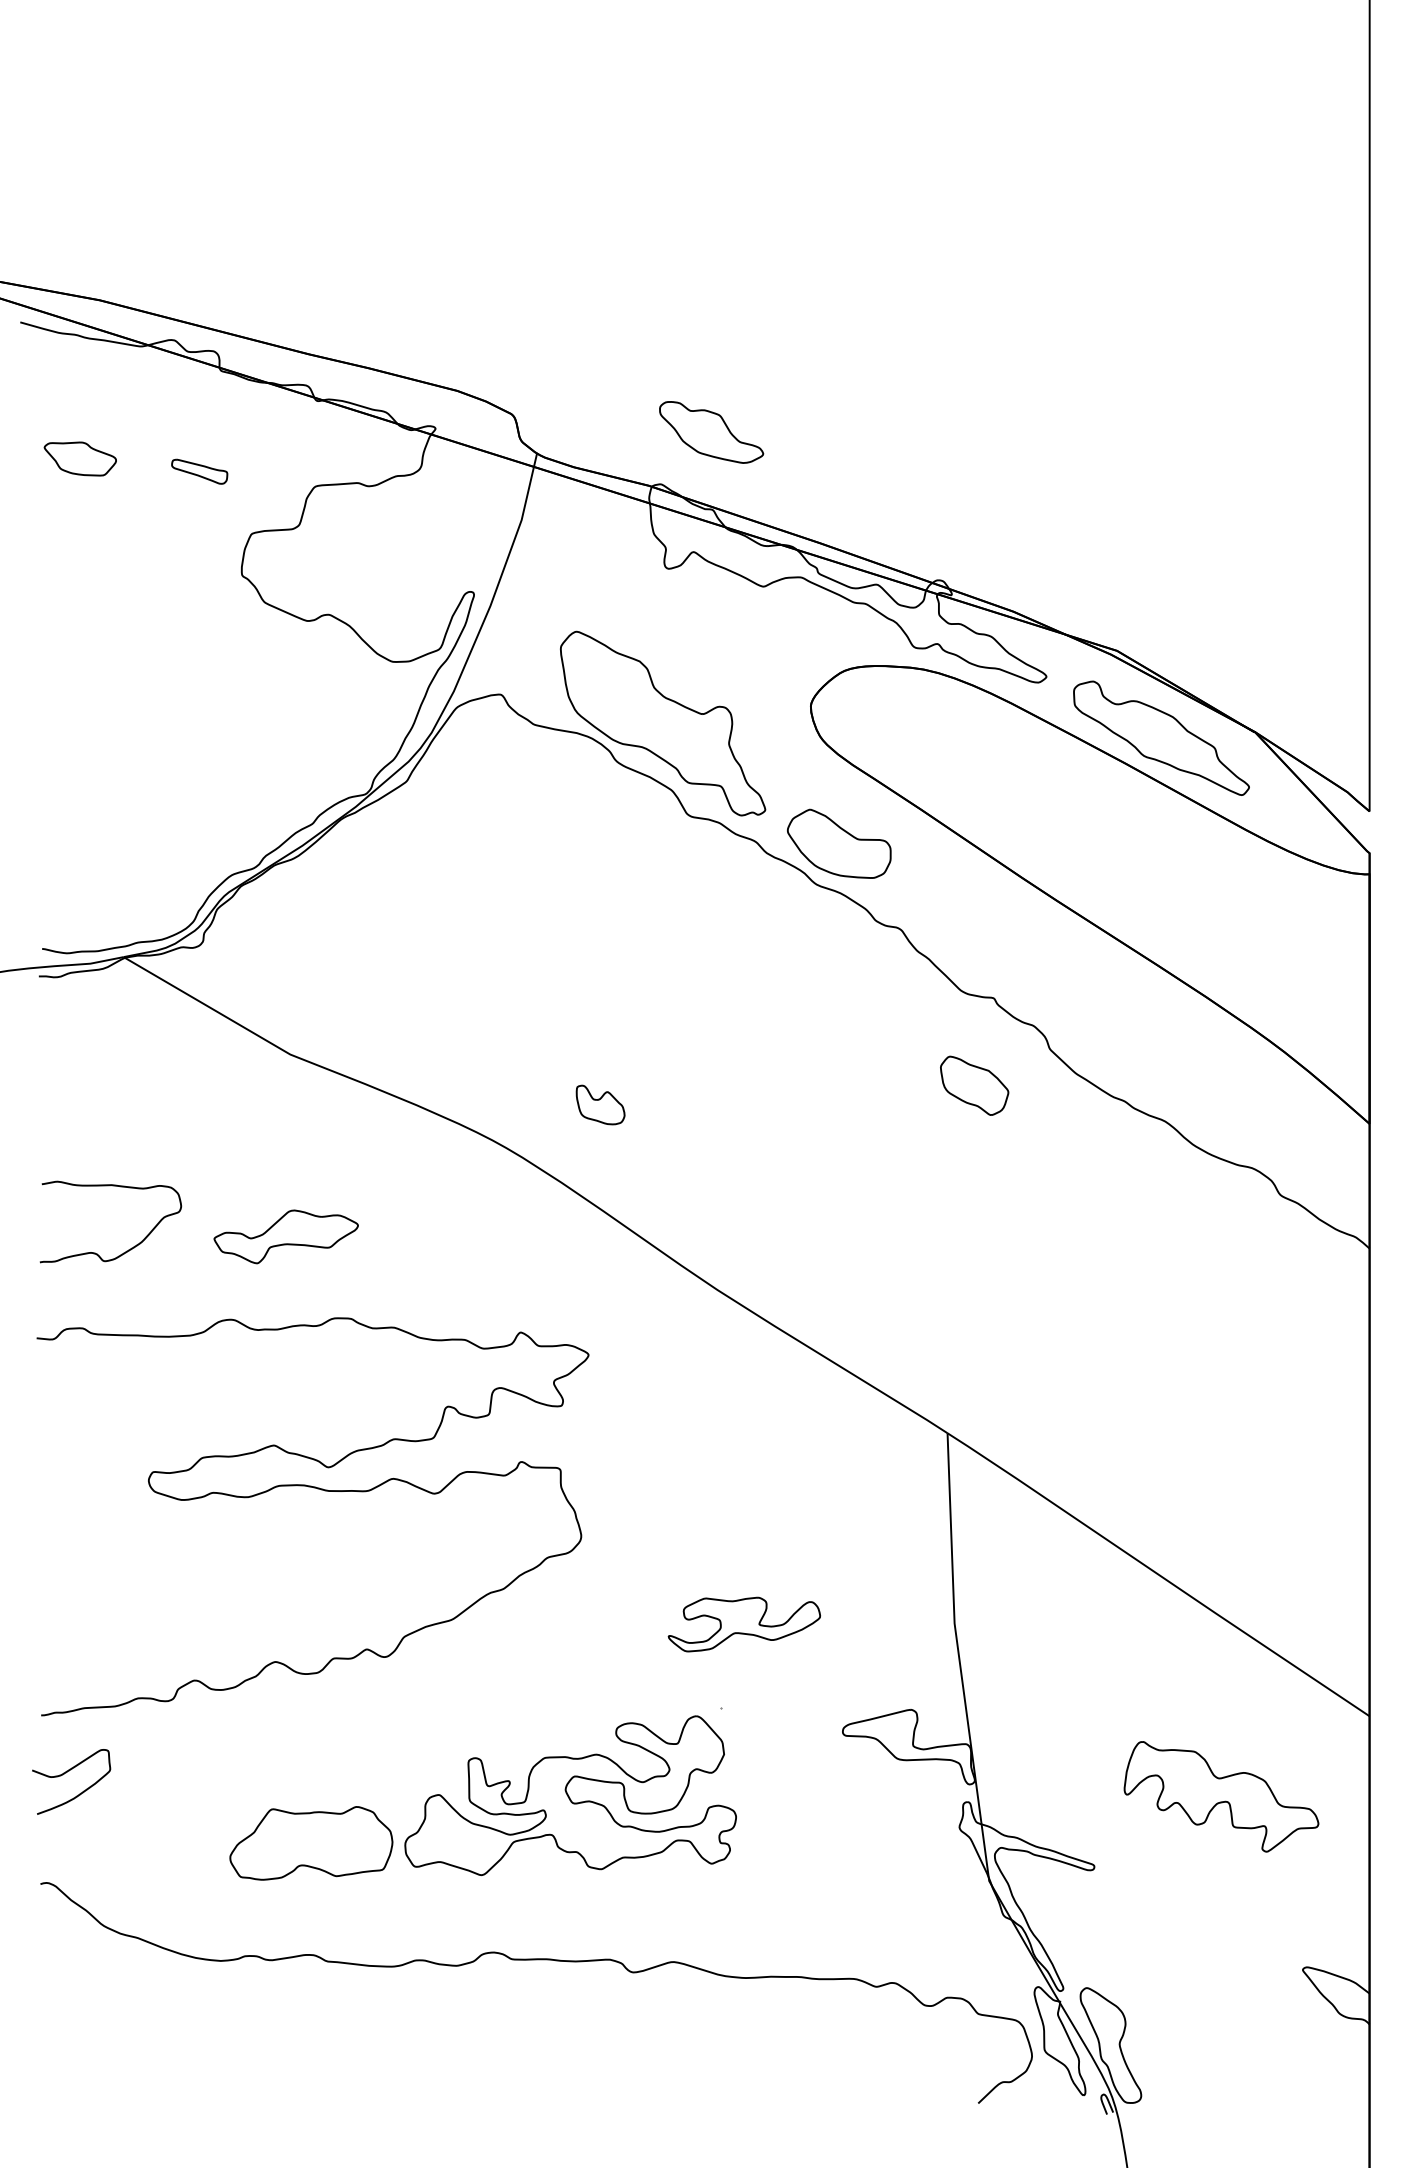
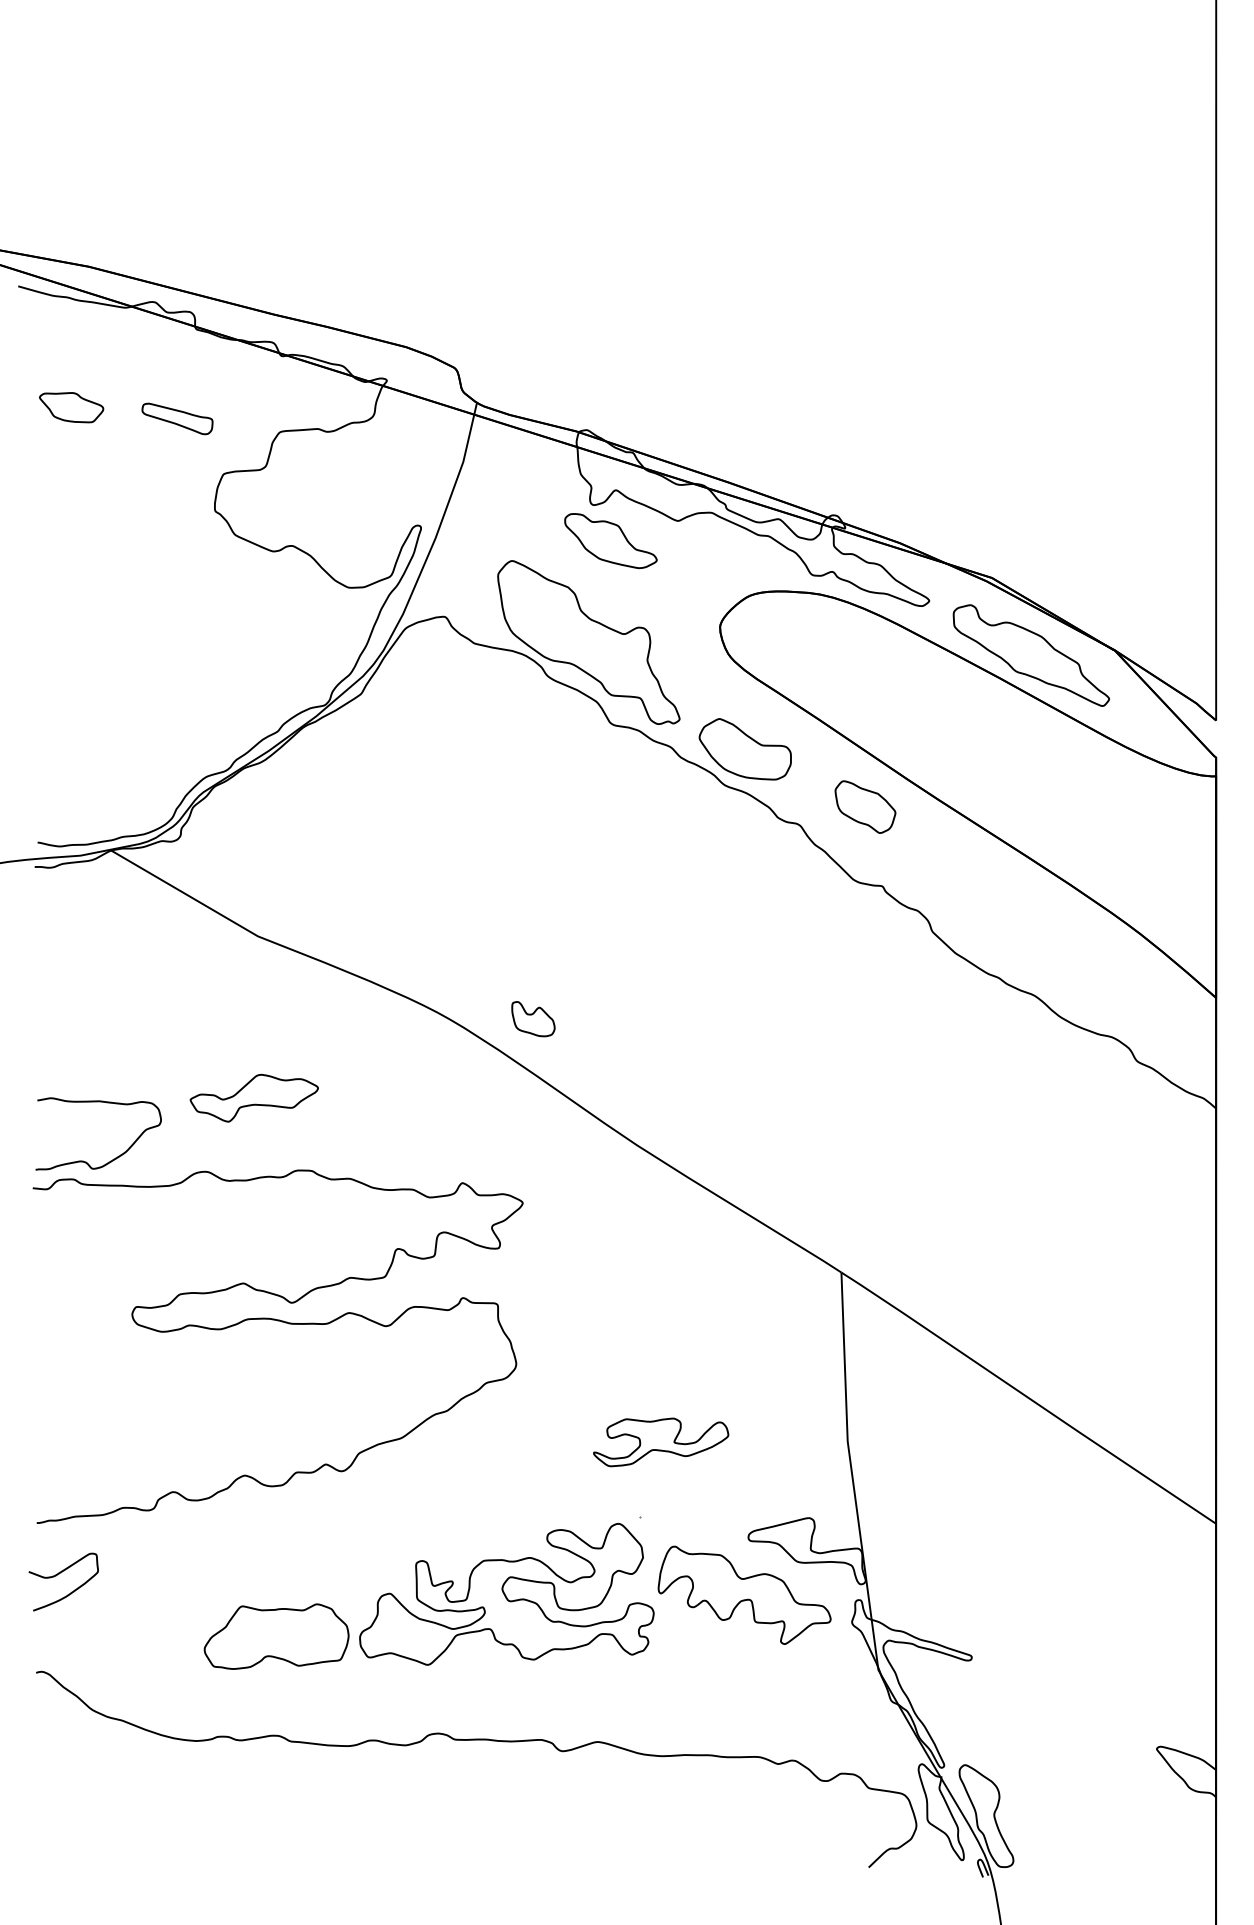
part: (711, 432) -> (610, 541), moved
part: (199, 471) -> (177, 418), size x1.43
part: (974, 1085) -> (865, 806), moved
part: (600, 1105) -> (533, 1019), moved
curve: (129, 1248) -> (115, 1157), moved
part: (1221, 1795) -> (744, 1594), moved

